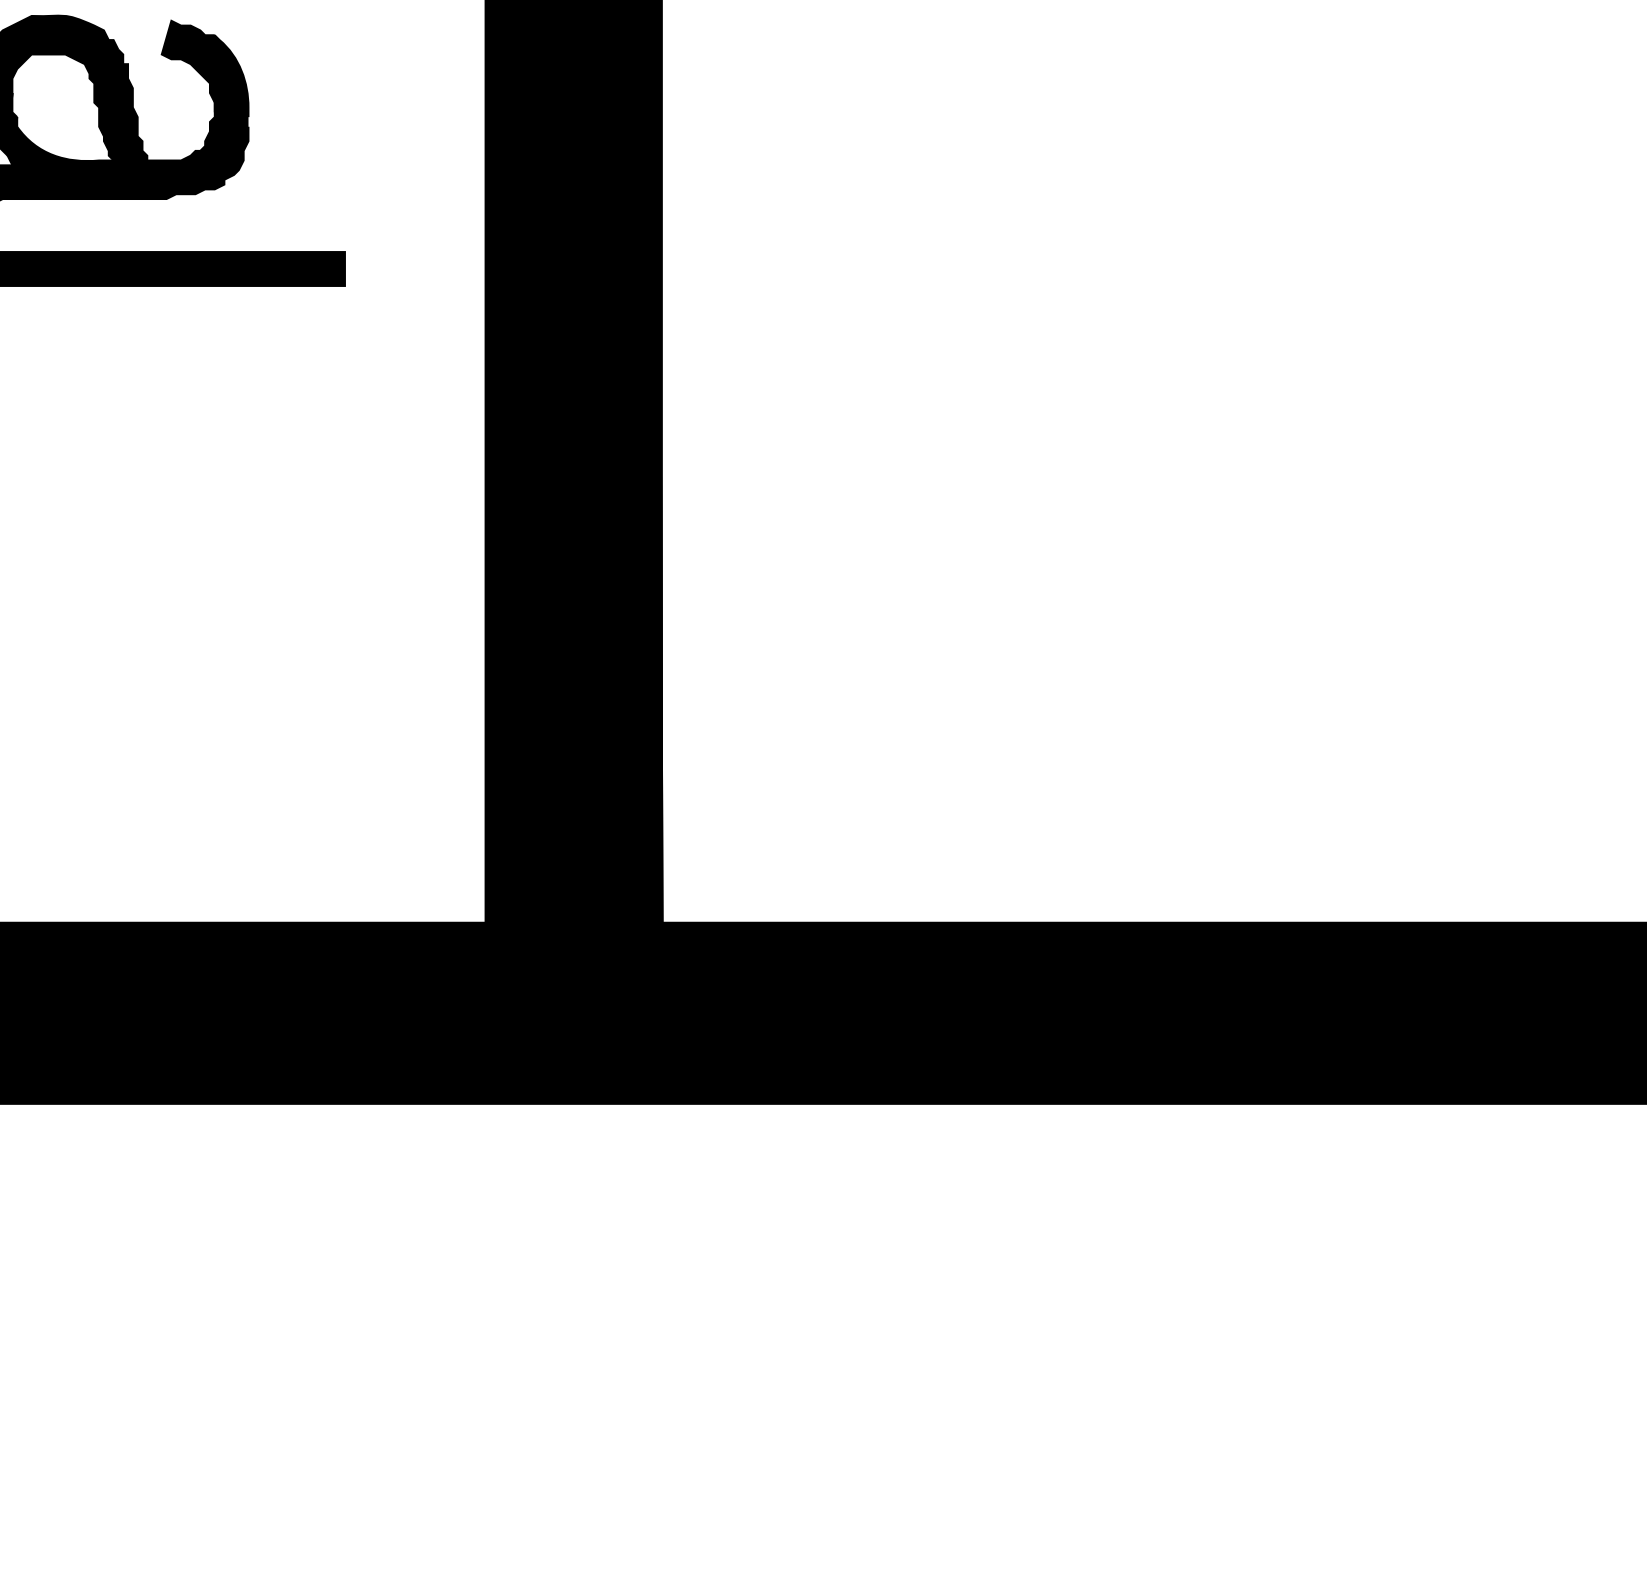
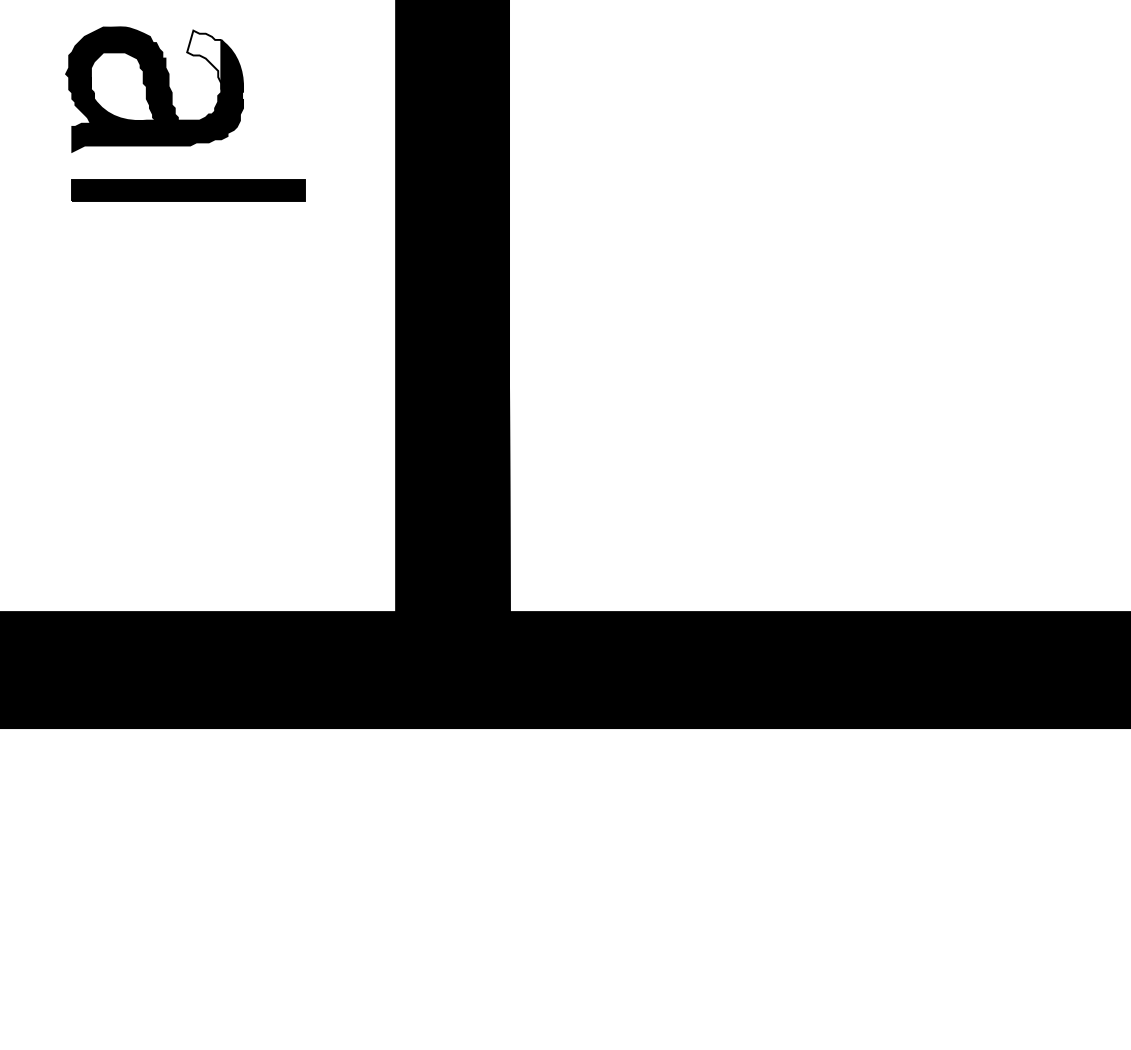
fill: (188, 65) -> (204, 59), removed

